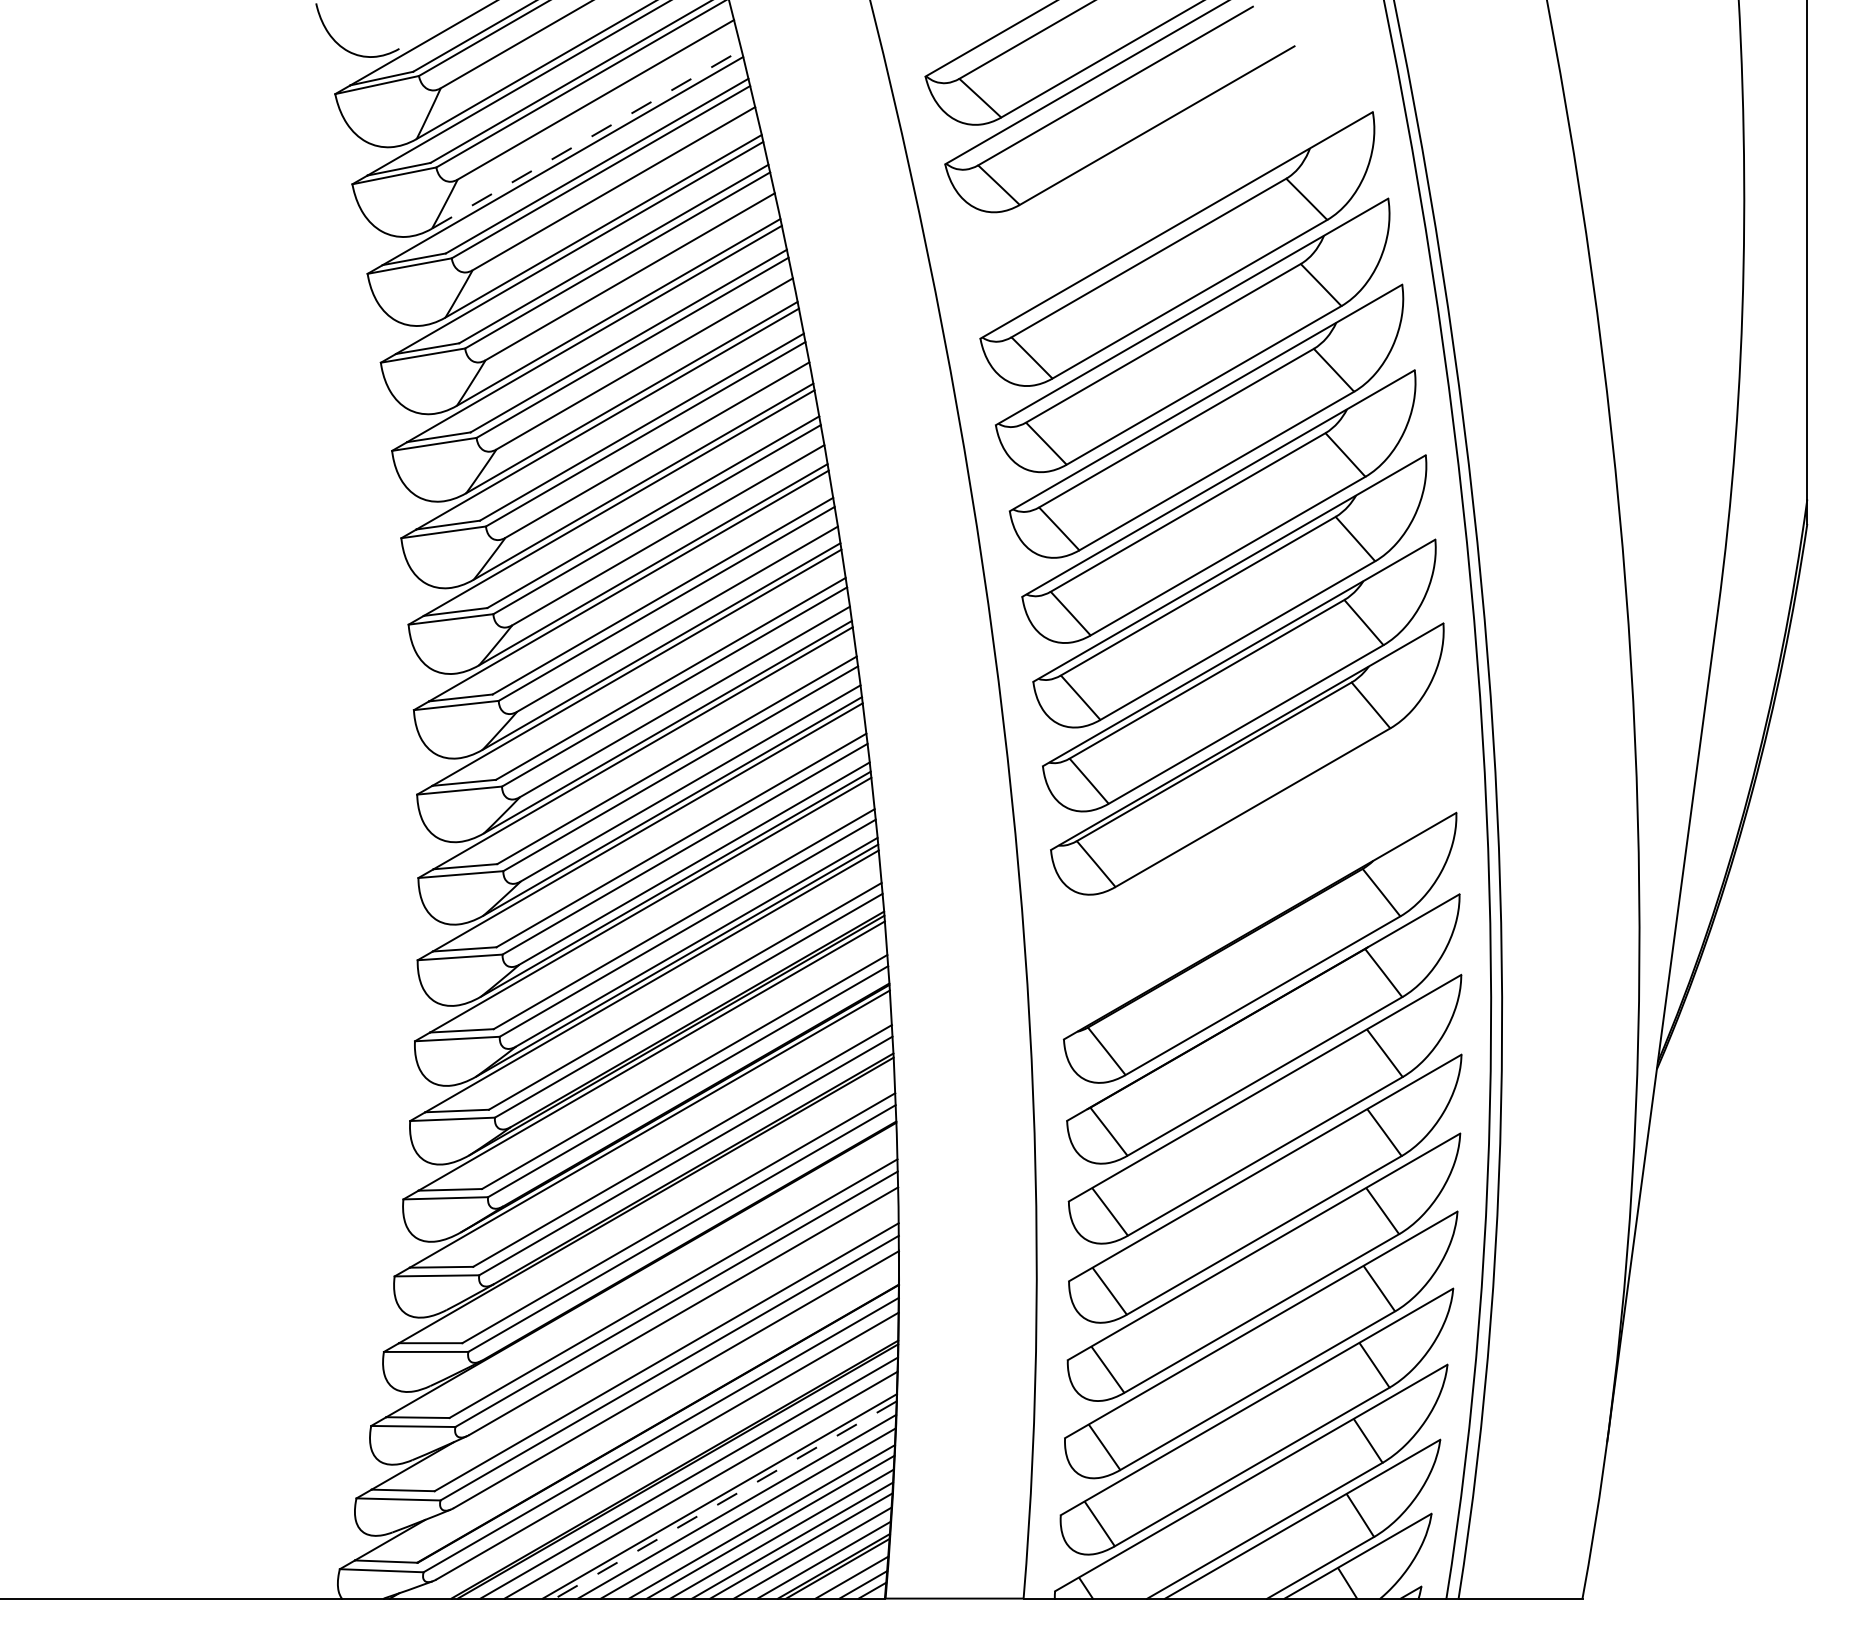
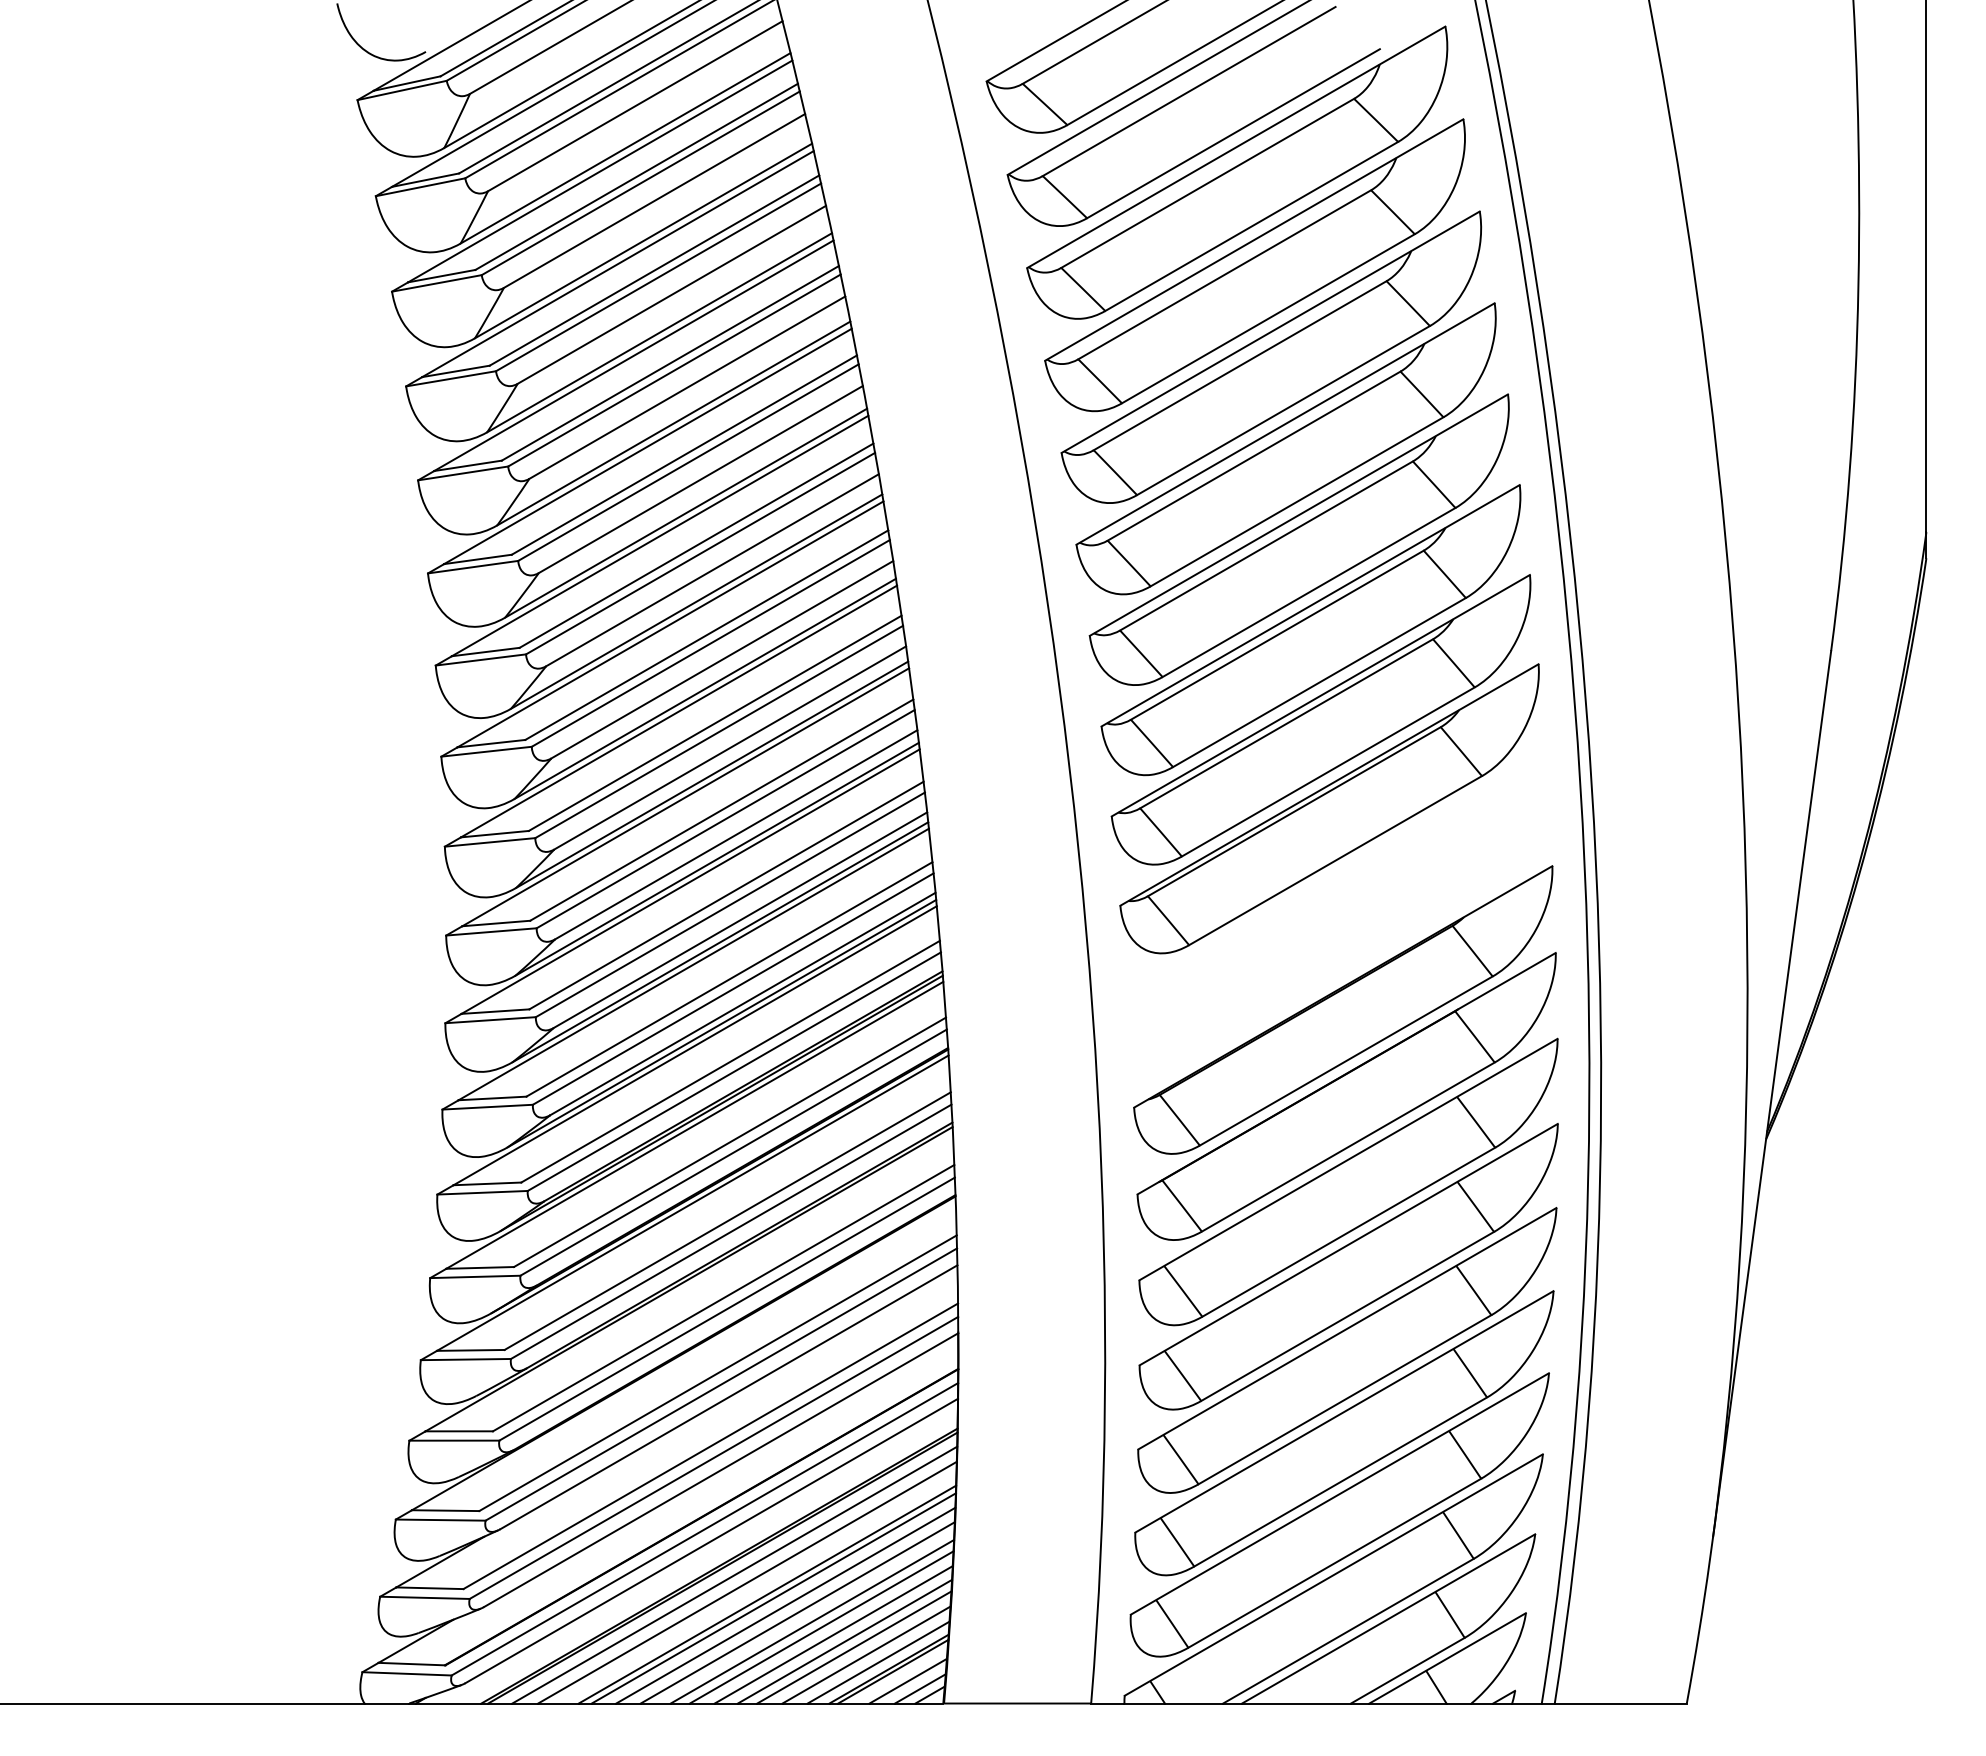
line: (587, 139) -> (626, 148), dashed -> solid
part: (1160, 162) -> (1237, 172), added
line: (725, 1500) -> (773, 1598), dashed -> solid

